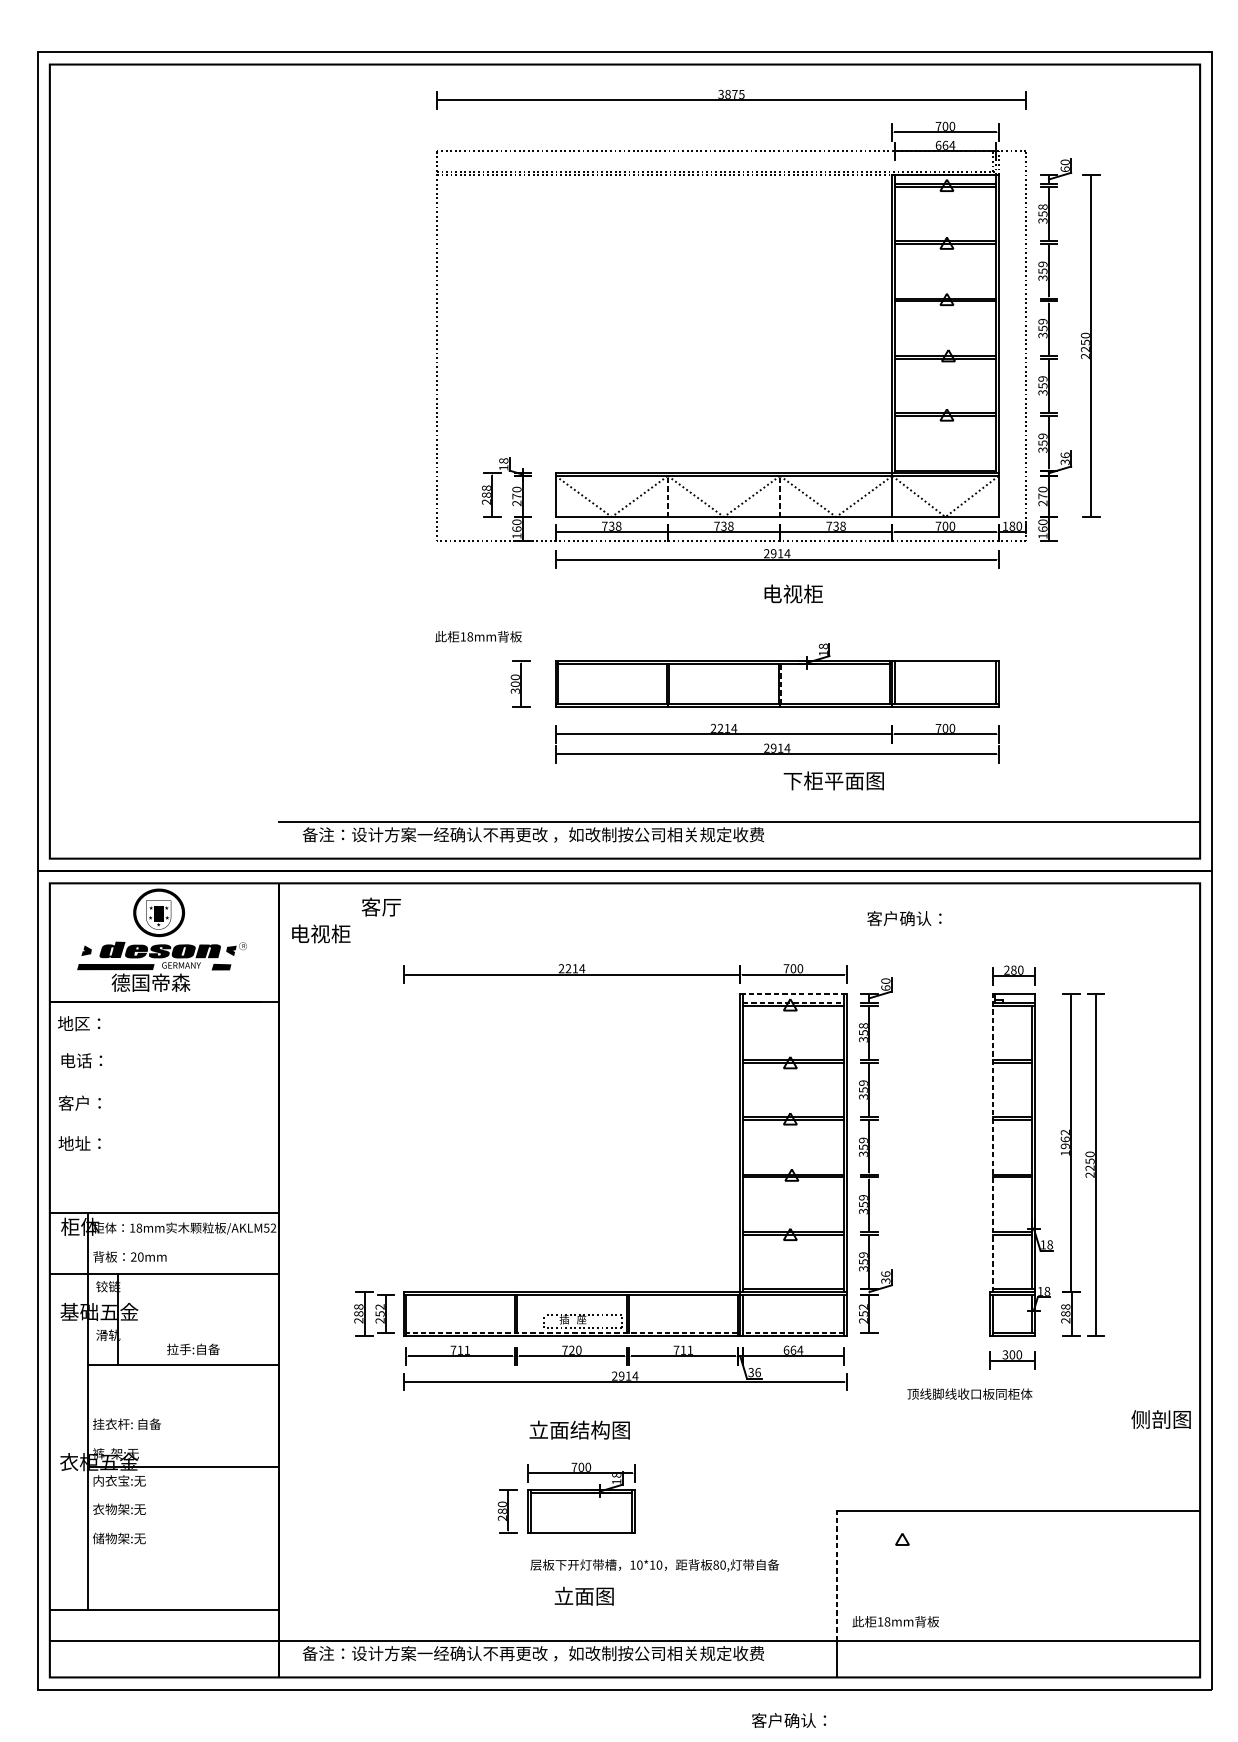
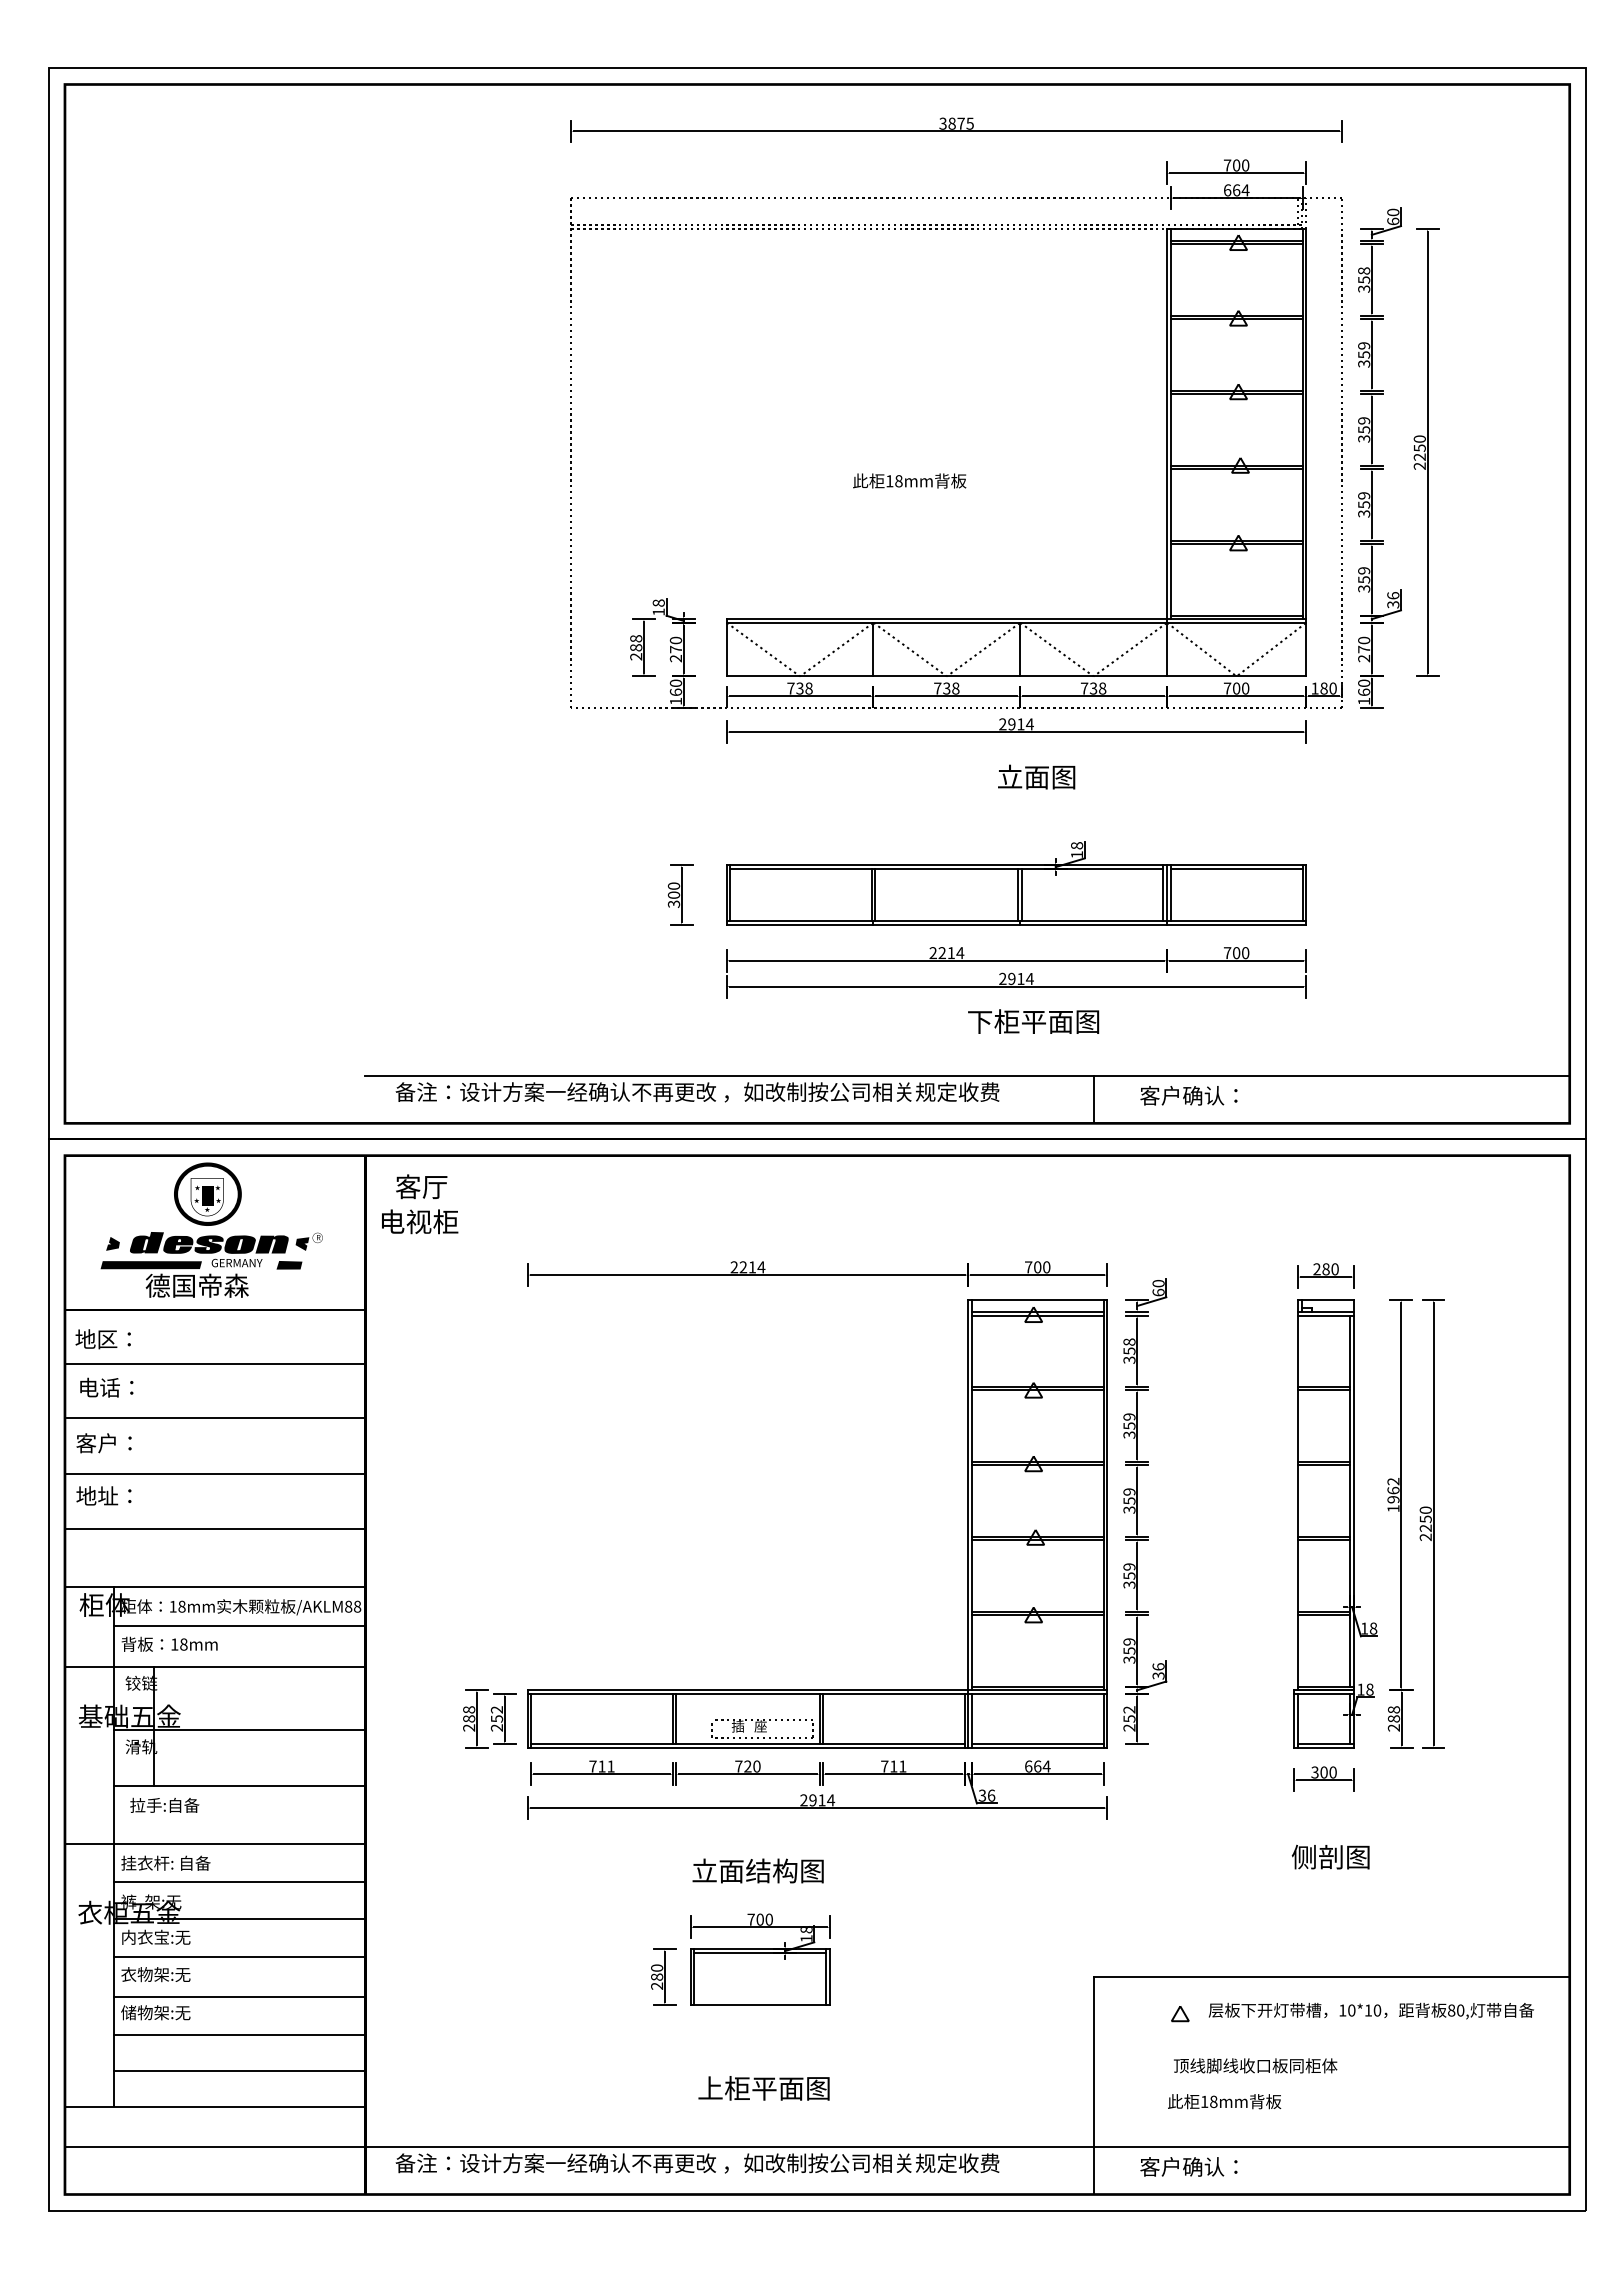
line: (667, 496) -> (873, 649), dashed -> solid
line: (780, 496) -> (1020, 649), dashed -> solid
text: (793, 593) -> (1037, 776), 电视柜 -> 立面图
text: (478, 636) -> (909, 480), moved
line: (945, 663) -> (1236, 868), added
line: (781, 683) -> (1022, 894), dashed -> solid
text: (833, 780) -> (1033, 1021), moved
line: (836, 840) -> (1094, 1099), added
text: (381, 906) -> (421, 1186), moved
text: (904, 918) -> (1188, 1095), moved
line: (793, 994) -> (1037, 1300), dashed -> solid
line: (794, 1002) -> (1038, 1311), dashed -> solid
line: (164, 1042) -> (214, 1364), added
line: (164, 1084) -> (215, 1418), added
line: (164, 1126) -> (214, 1473), added
line: (992, 1142) -> (1298, 1494), dashed -> solid
line: (164, 1168) -> (214, 1528), added
text: (270, 1227) -> (353, 1606), /AKLM52 -> /AKLM88
line: (183, 1242) -> (239, 1625), added
text: (137, 1257) -> (179, 1644), 20mm -> 18mm
line: (183, 1321) -> (239, 1729), added
line: (571, 1332) -> (747, 1743), dashed -> solid
line: (793, 1332) -> (1037, 1743), dashed -> solid
text: (193, 1348) -> (164, 1804), moved
text: (969, 1393) -> (1255, 2065), moved
line: (164, 1409) -> (214, 1844), added
text: (1160, 1419) -> (1330, 1856), moved
line: (183, 1438) -> (239, 1882), added
line: (183, 1496) -> (239, 1957), added
line: (183, 1526) -> (239, 1996), added
line: (183, 1555) -> (239, 2035), added
text: (654, 1565) -> (1371, 2010), moved
line: (836, 1575) -> (1094, 2061), dashed -> solid
line: (183, 1582) -> (239, 2070), added
text: (583, 1596) -> (763, 2088), 立面图 -> 上柜平面图
text: (895, 1621) -> (1224, 2101), moved
text: (788, 1720) -> (1188, 2166), moved

